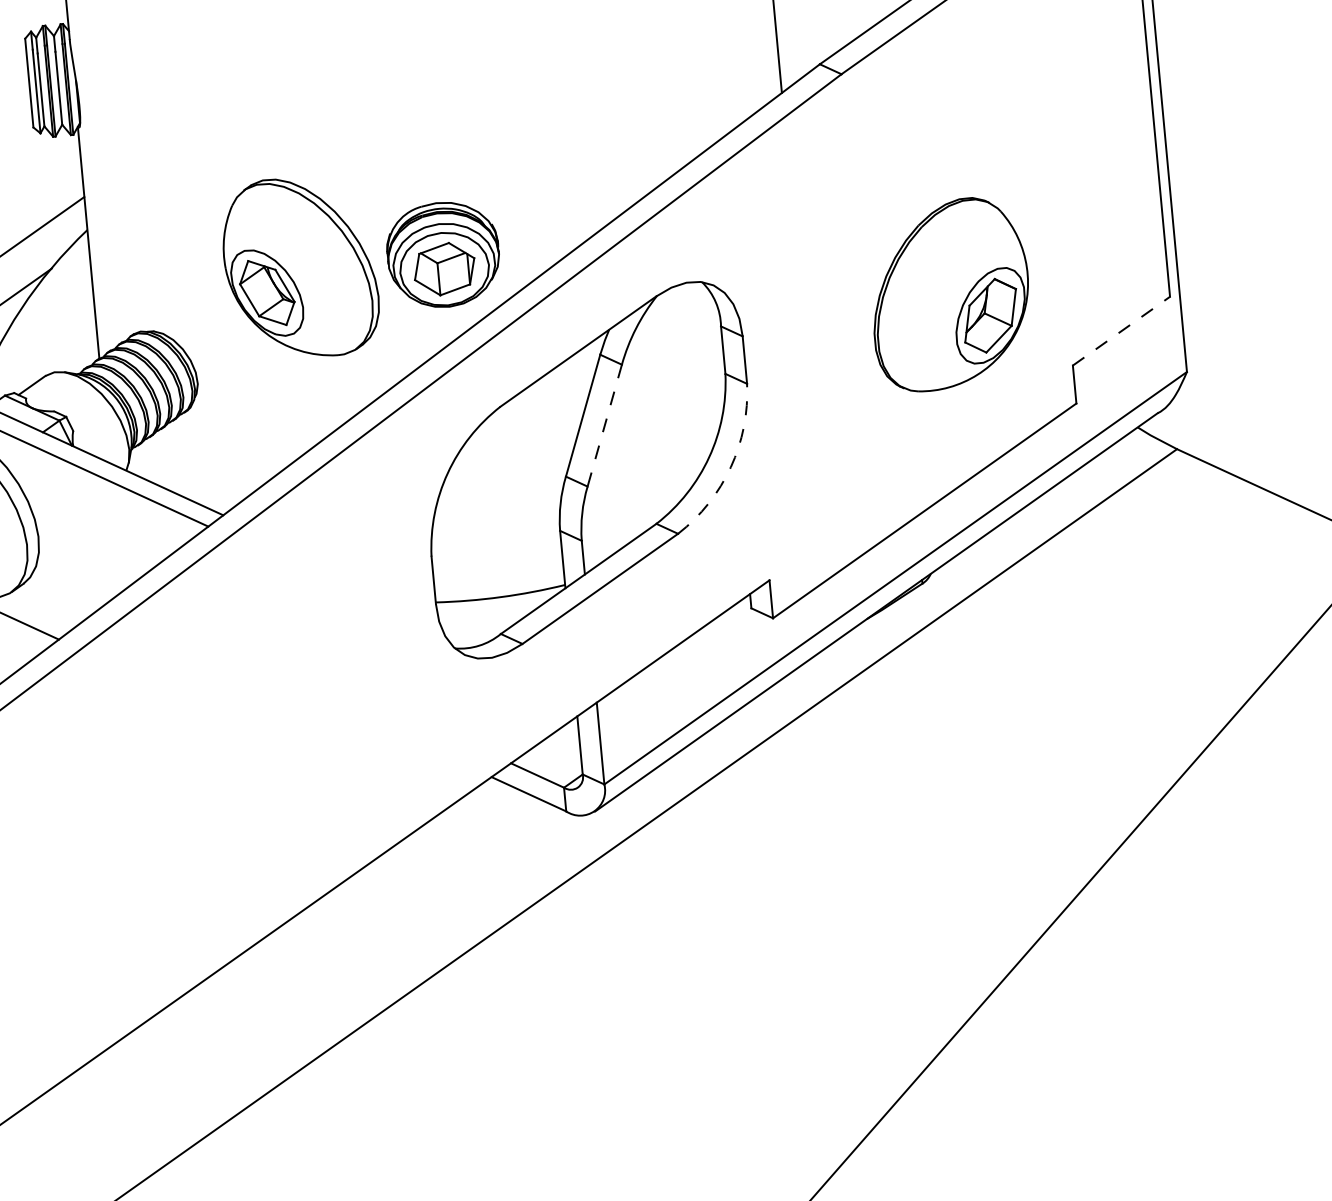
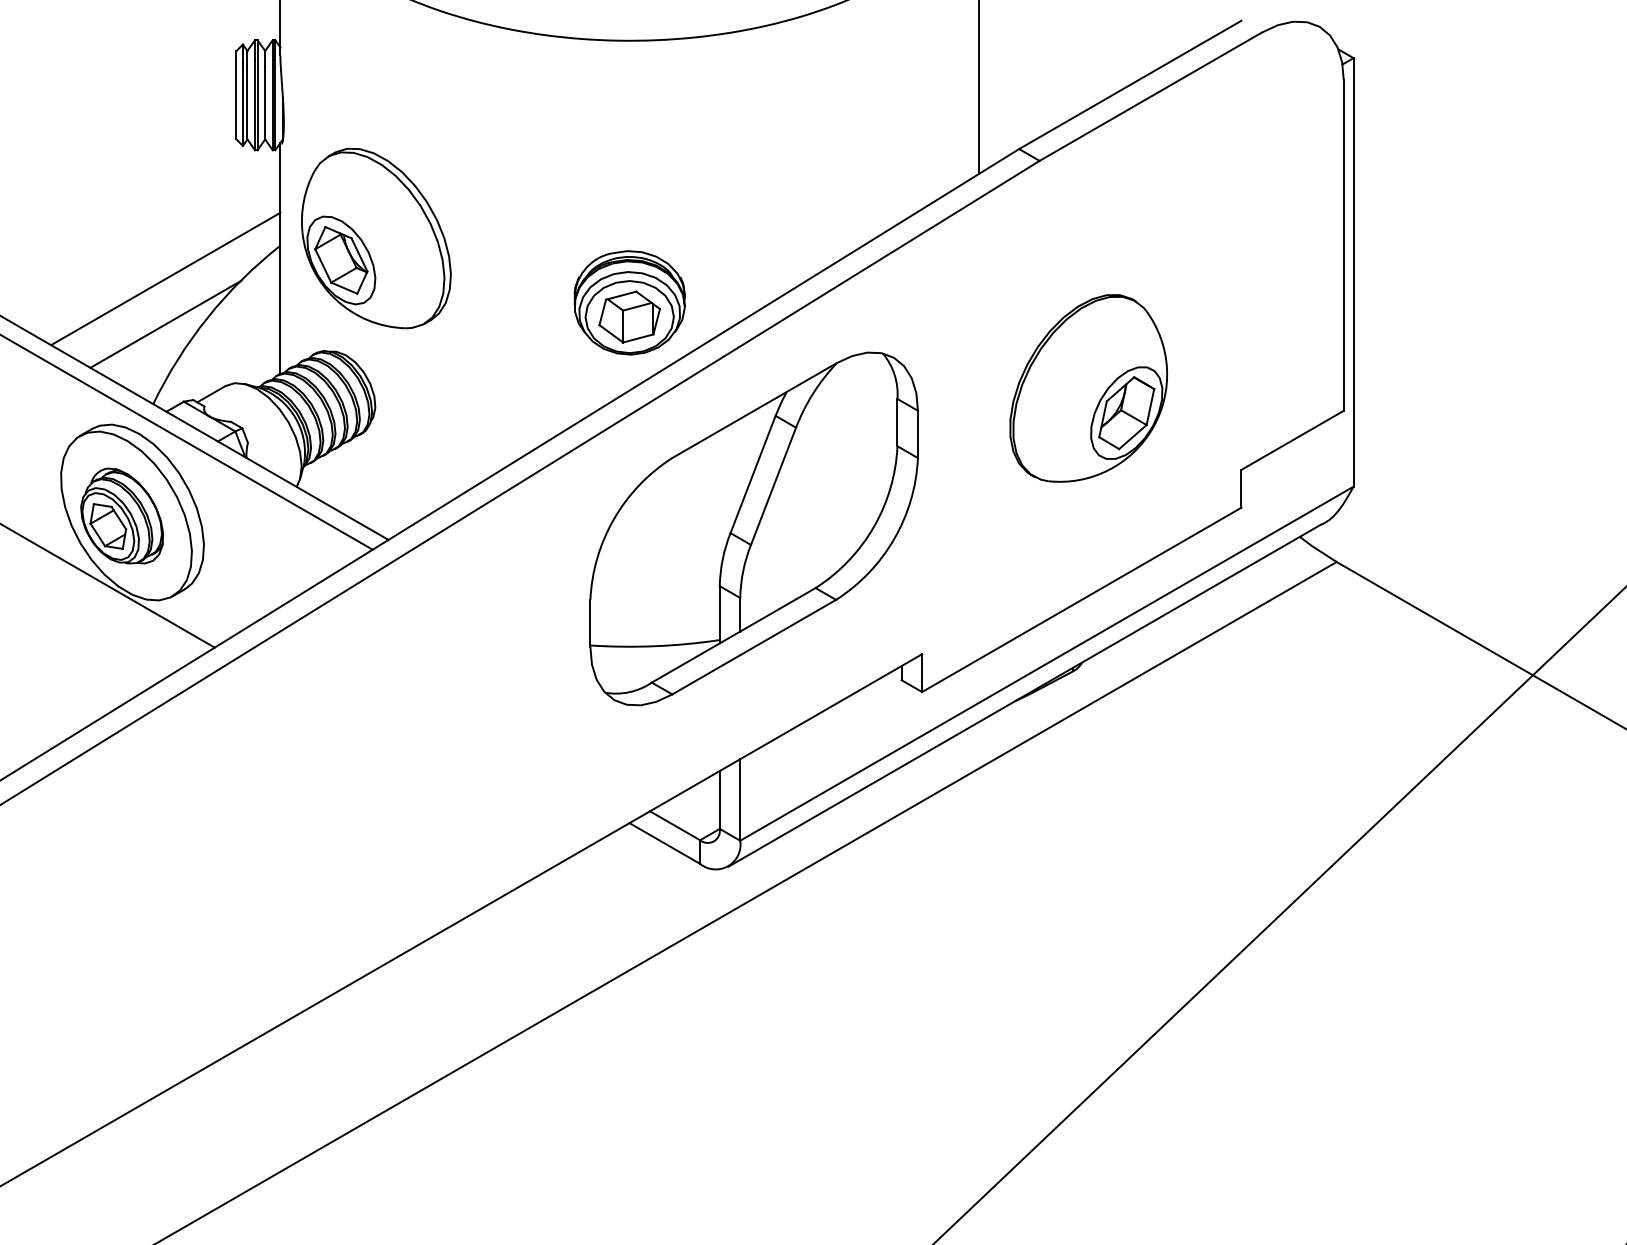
part: (300, 267) -> (376, 238), moved
part: (949, 294) -> (1088, 388), moved
line: (1122, 331) -> (1293, 440), dashed -> solid
line: (604, 425) -> (773, 486), dashed -> solid
arc: (731, 466) -> (894, 538), dashed -> solid

